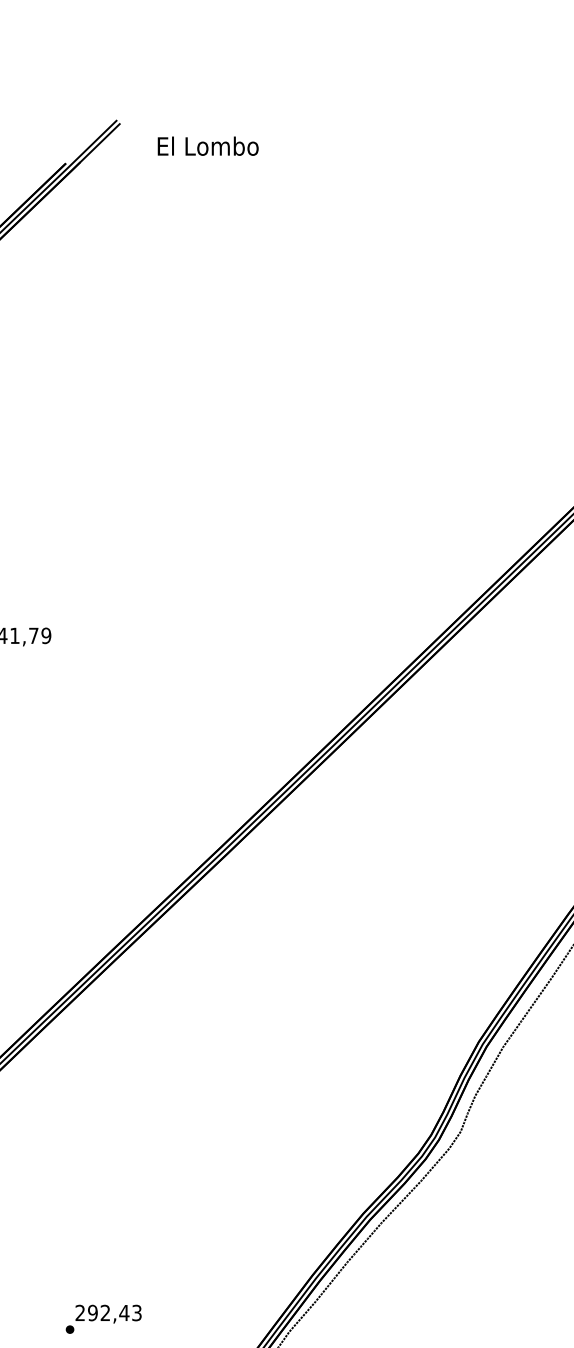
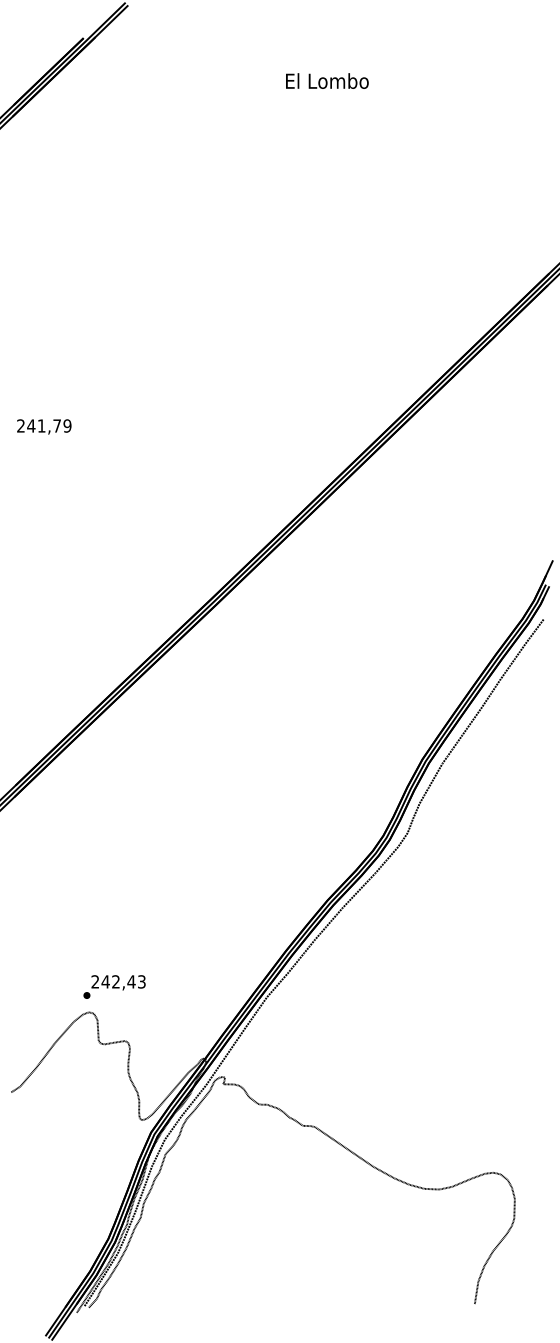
text: (208, 145) -> (327, 80), moved
text: (92, 1312) -> (105, 981), 292,43 -> 242,43

